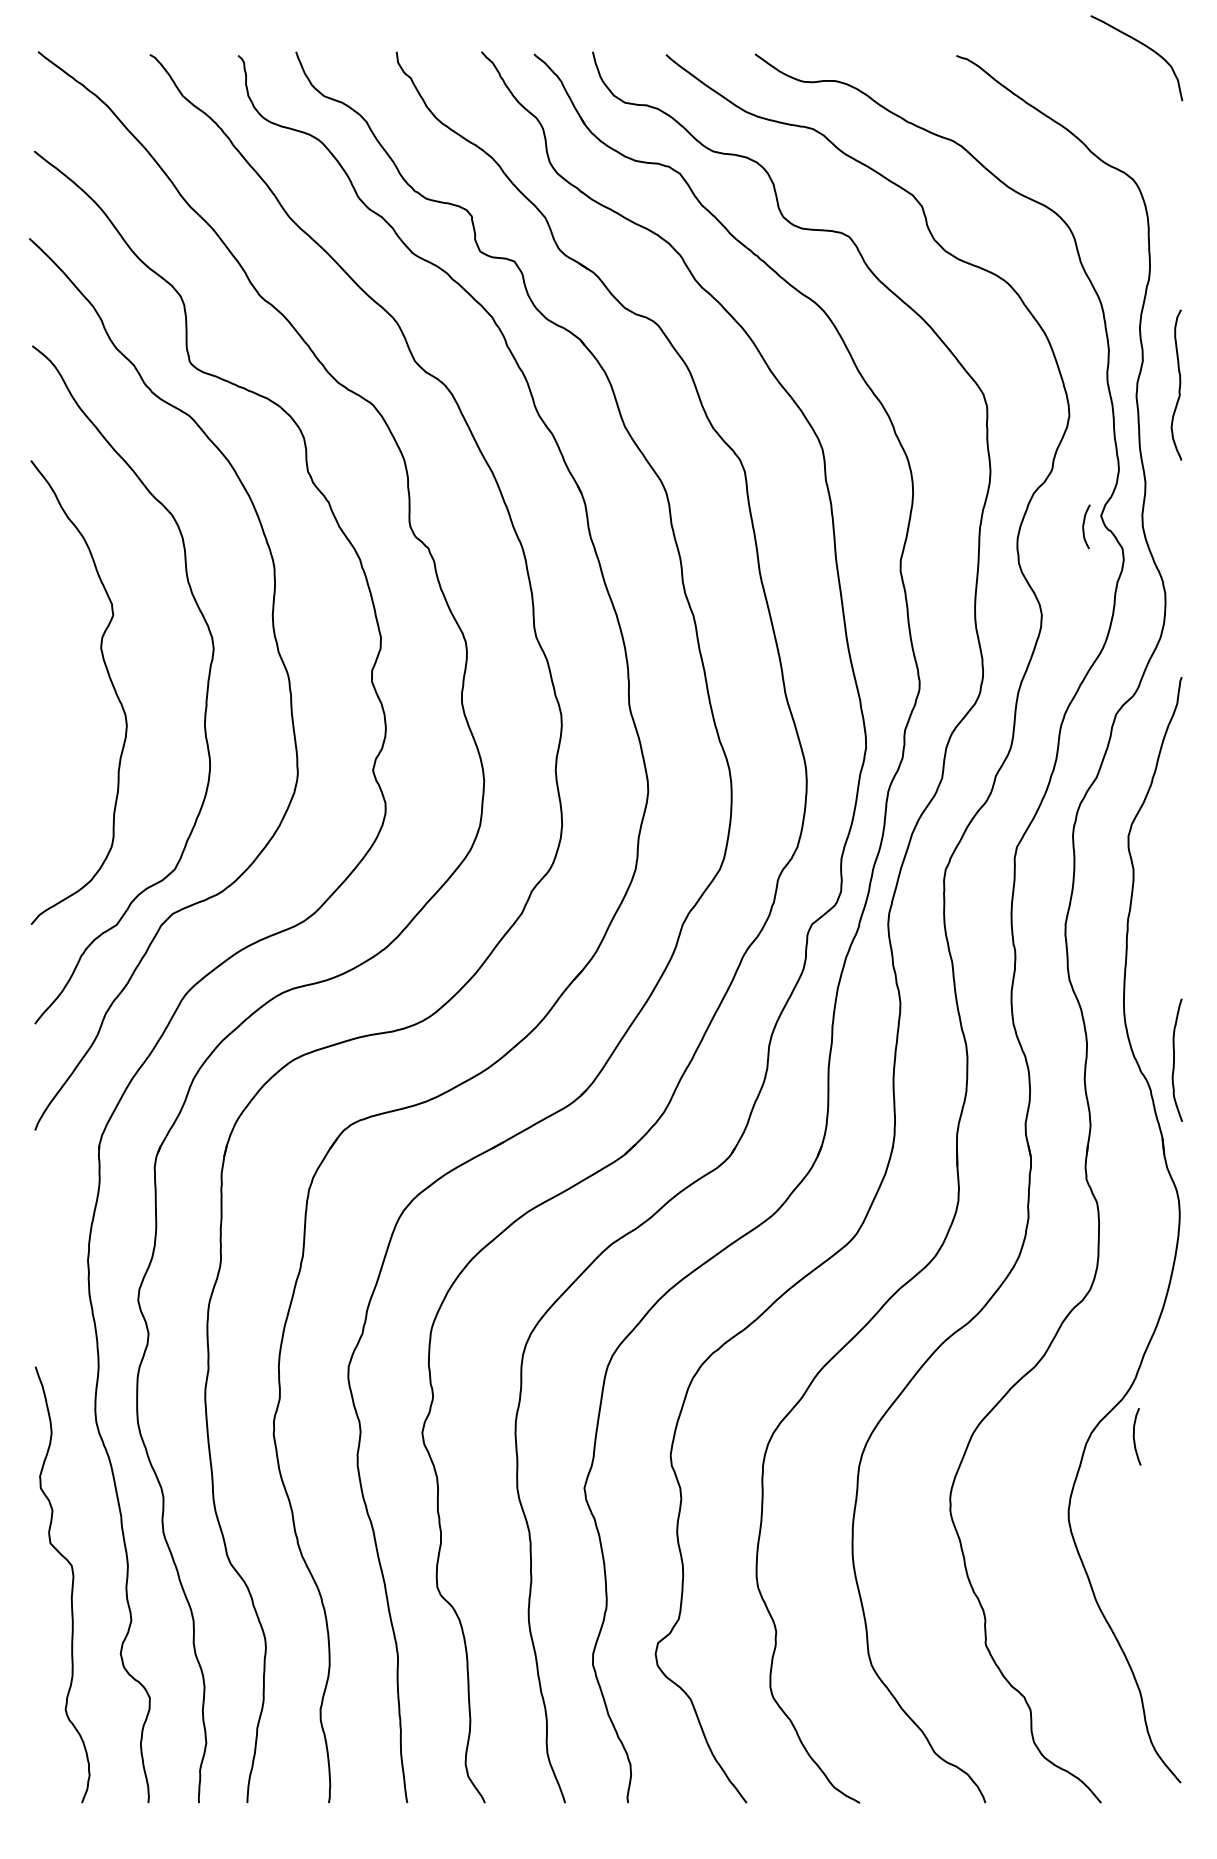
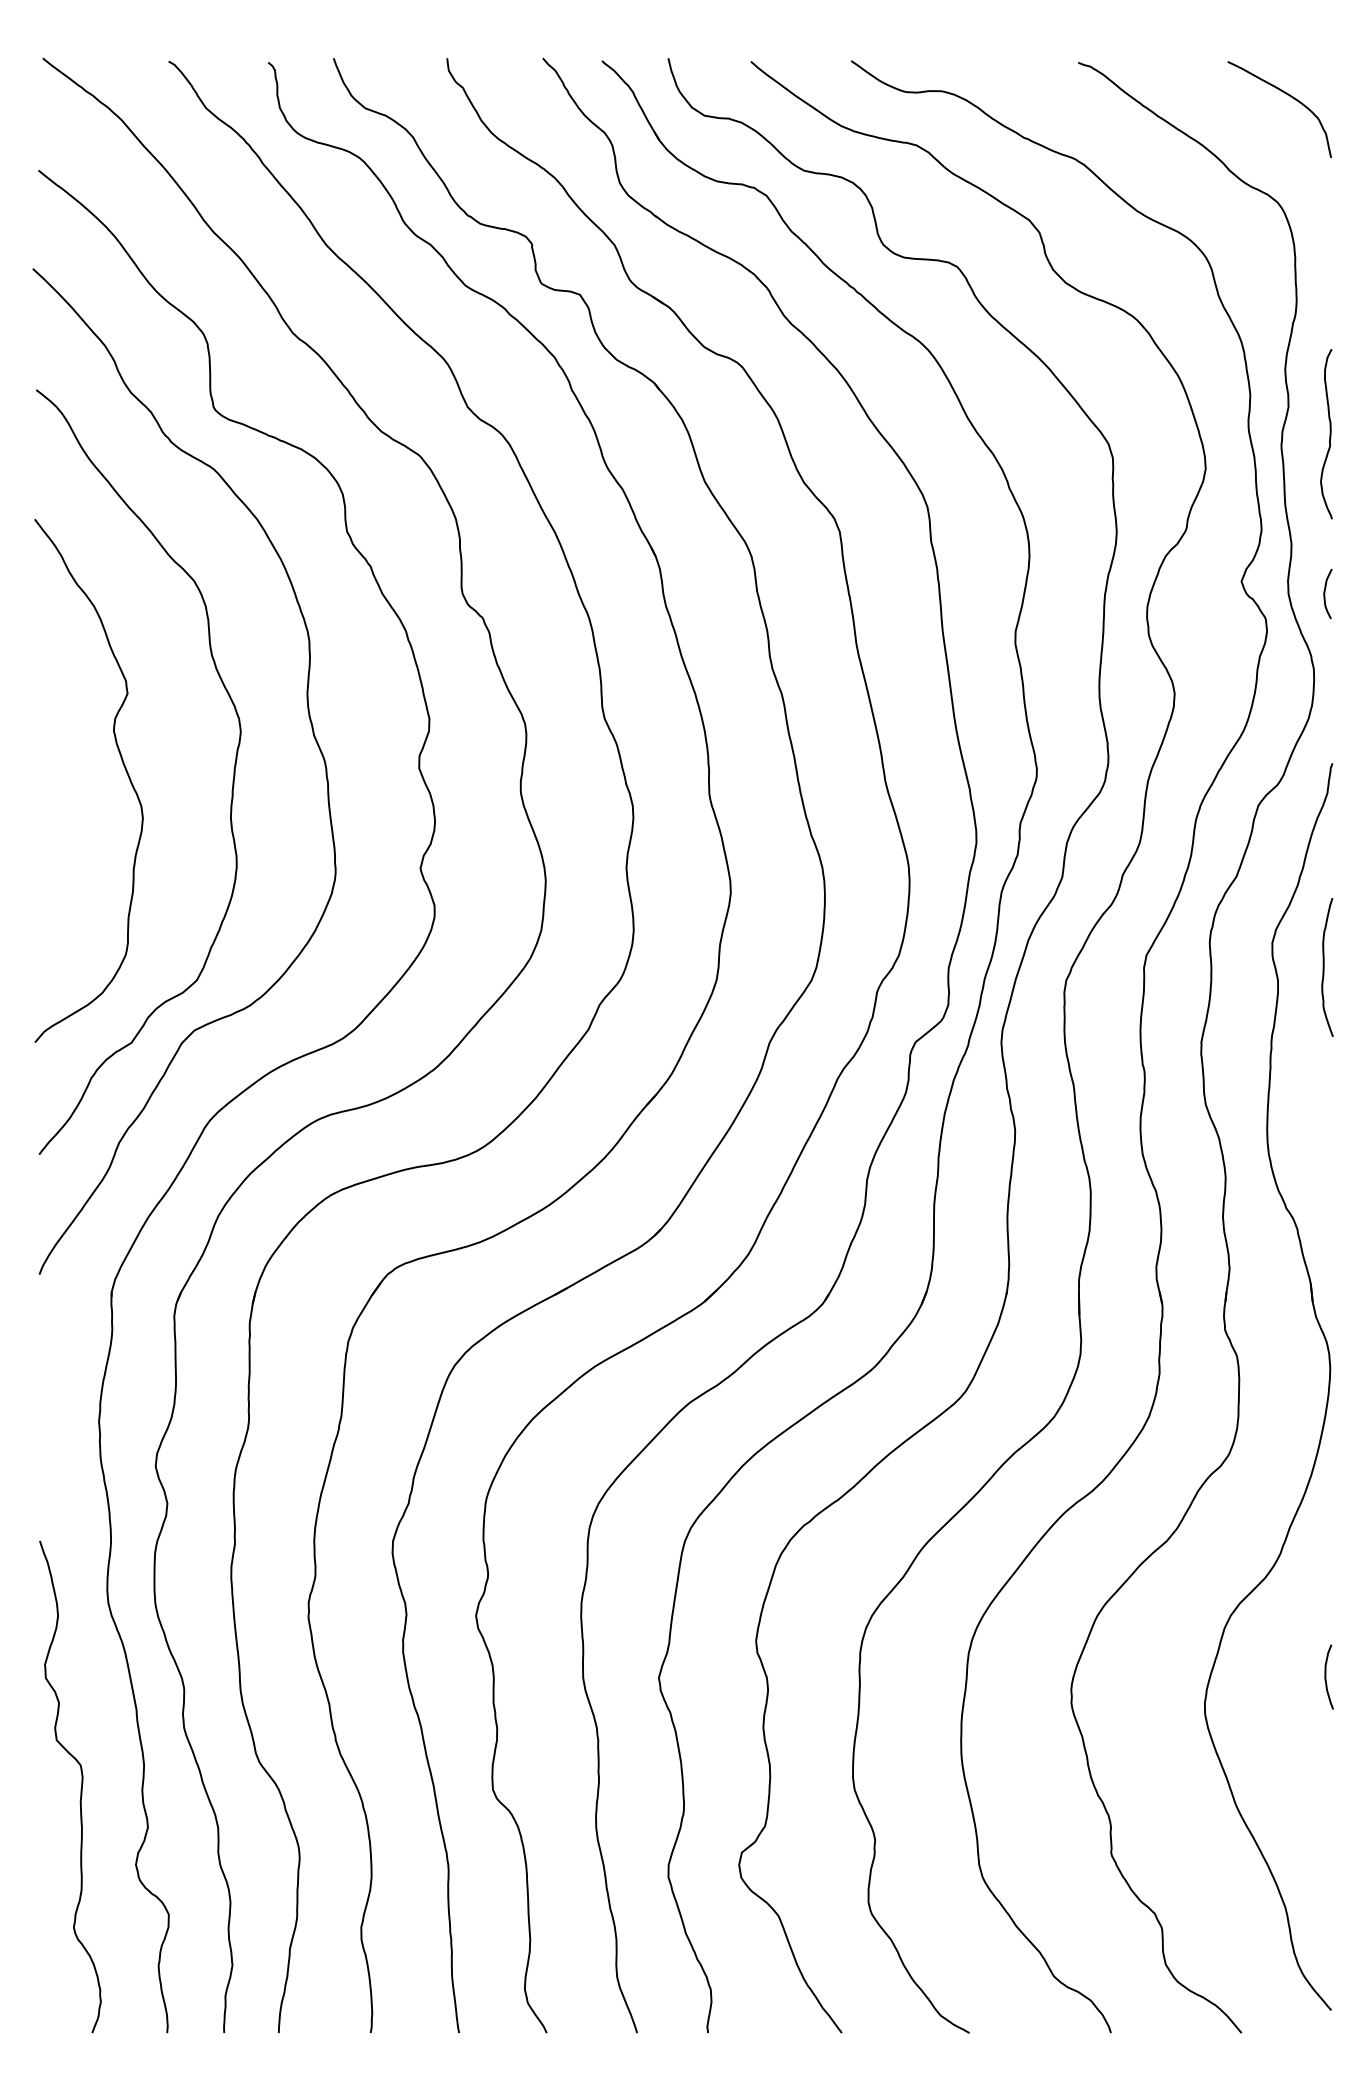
curve: (1143, 45) -> (1287, 95), moved
curve: (1084, 526) -> (1325, 593), moved
curve: (1174, 1060) -> (1324, 967), moved
curve: (1134, 1436) -> (1326, 1676), moved

